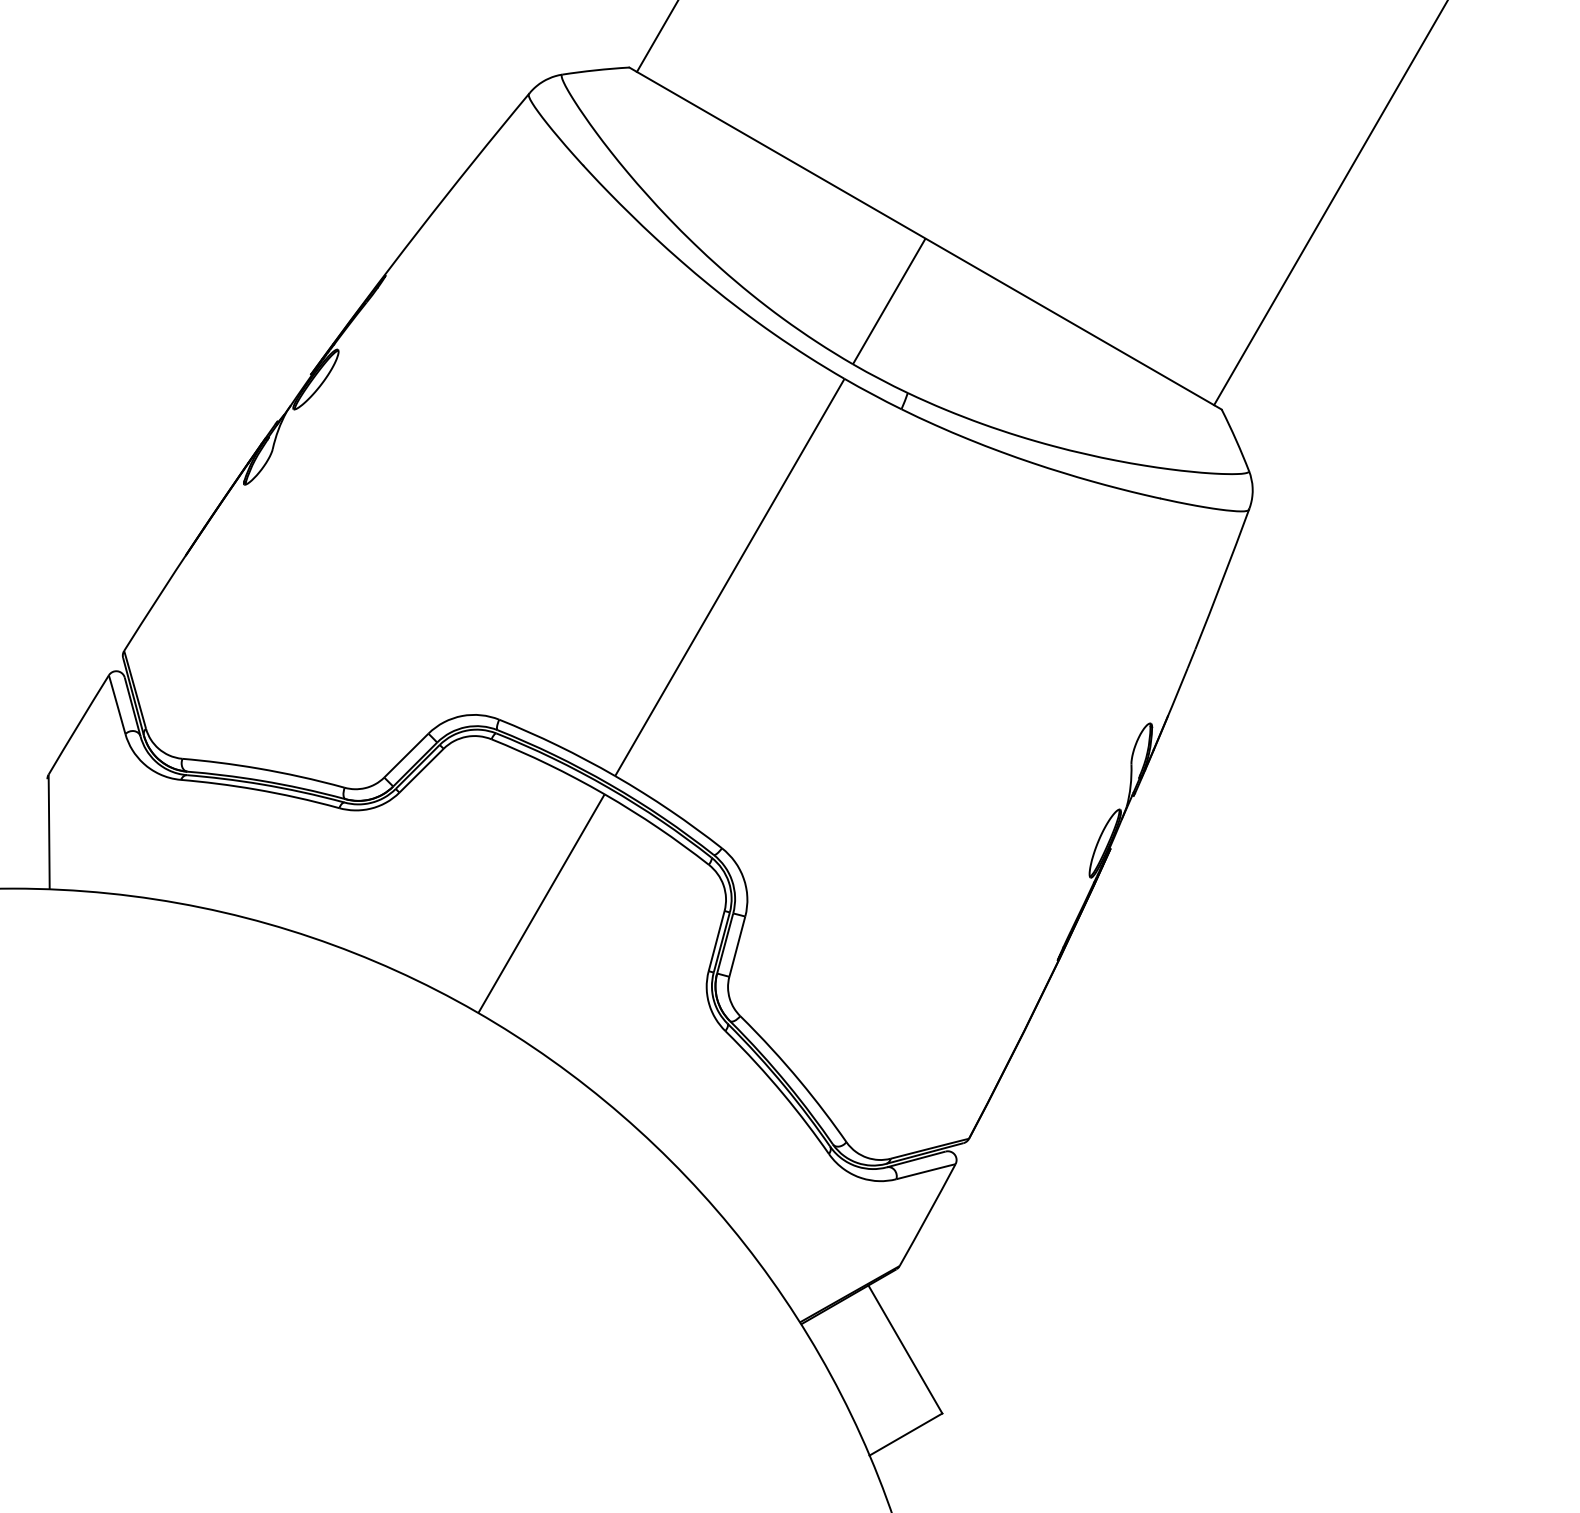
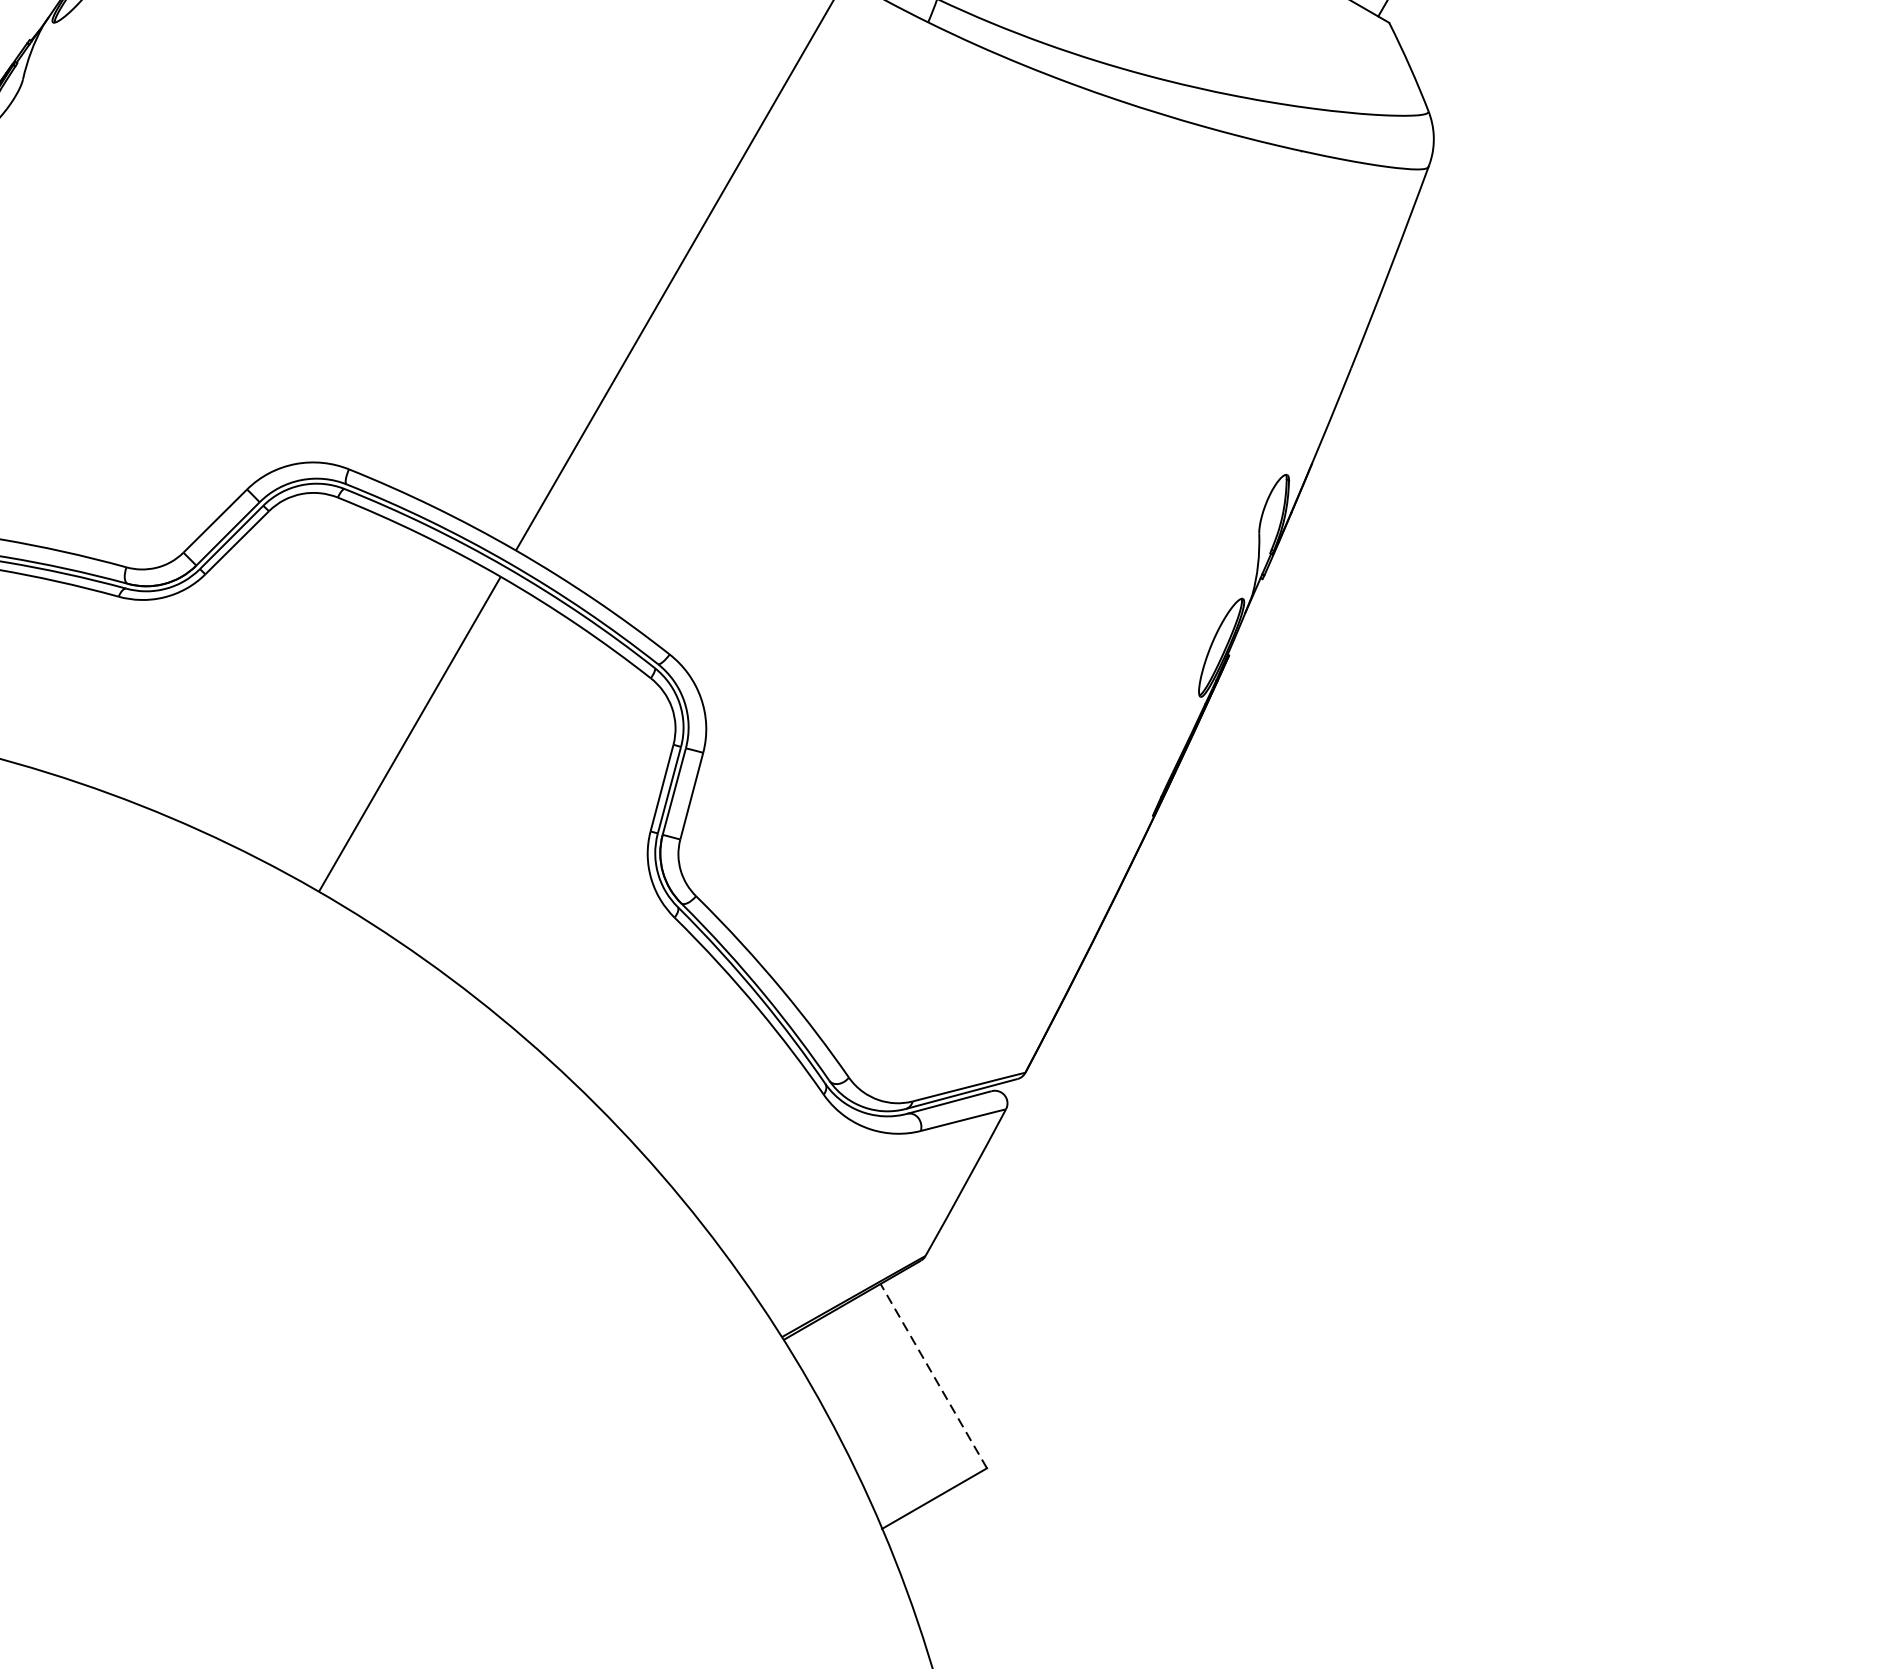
line: (905, 1349) -> (933, 1376), solid -> dashed

